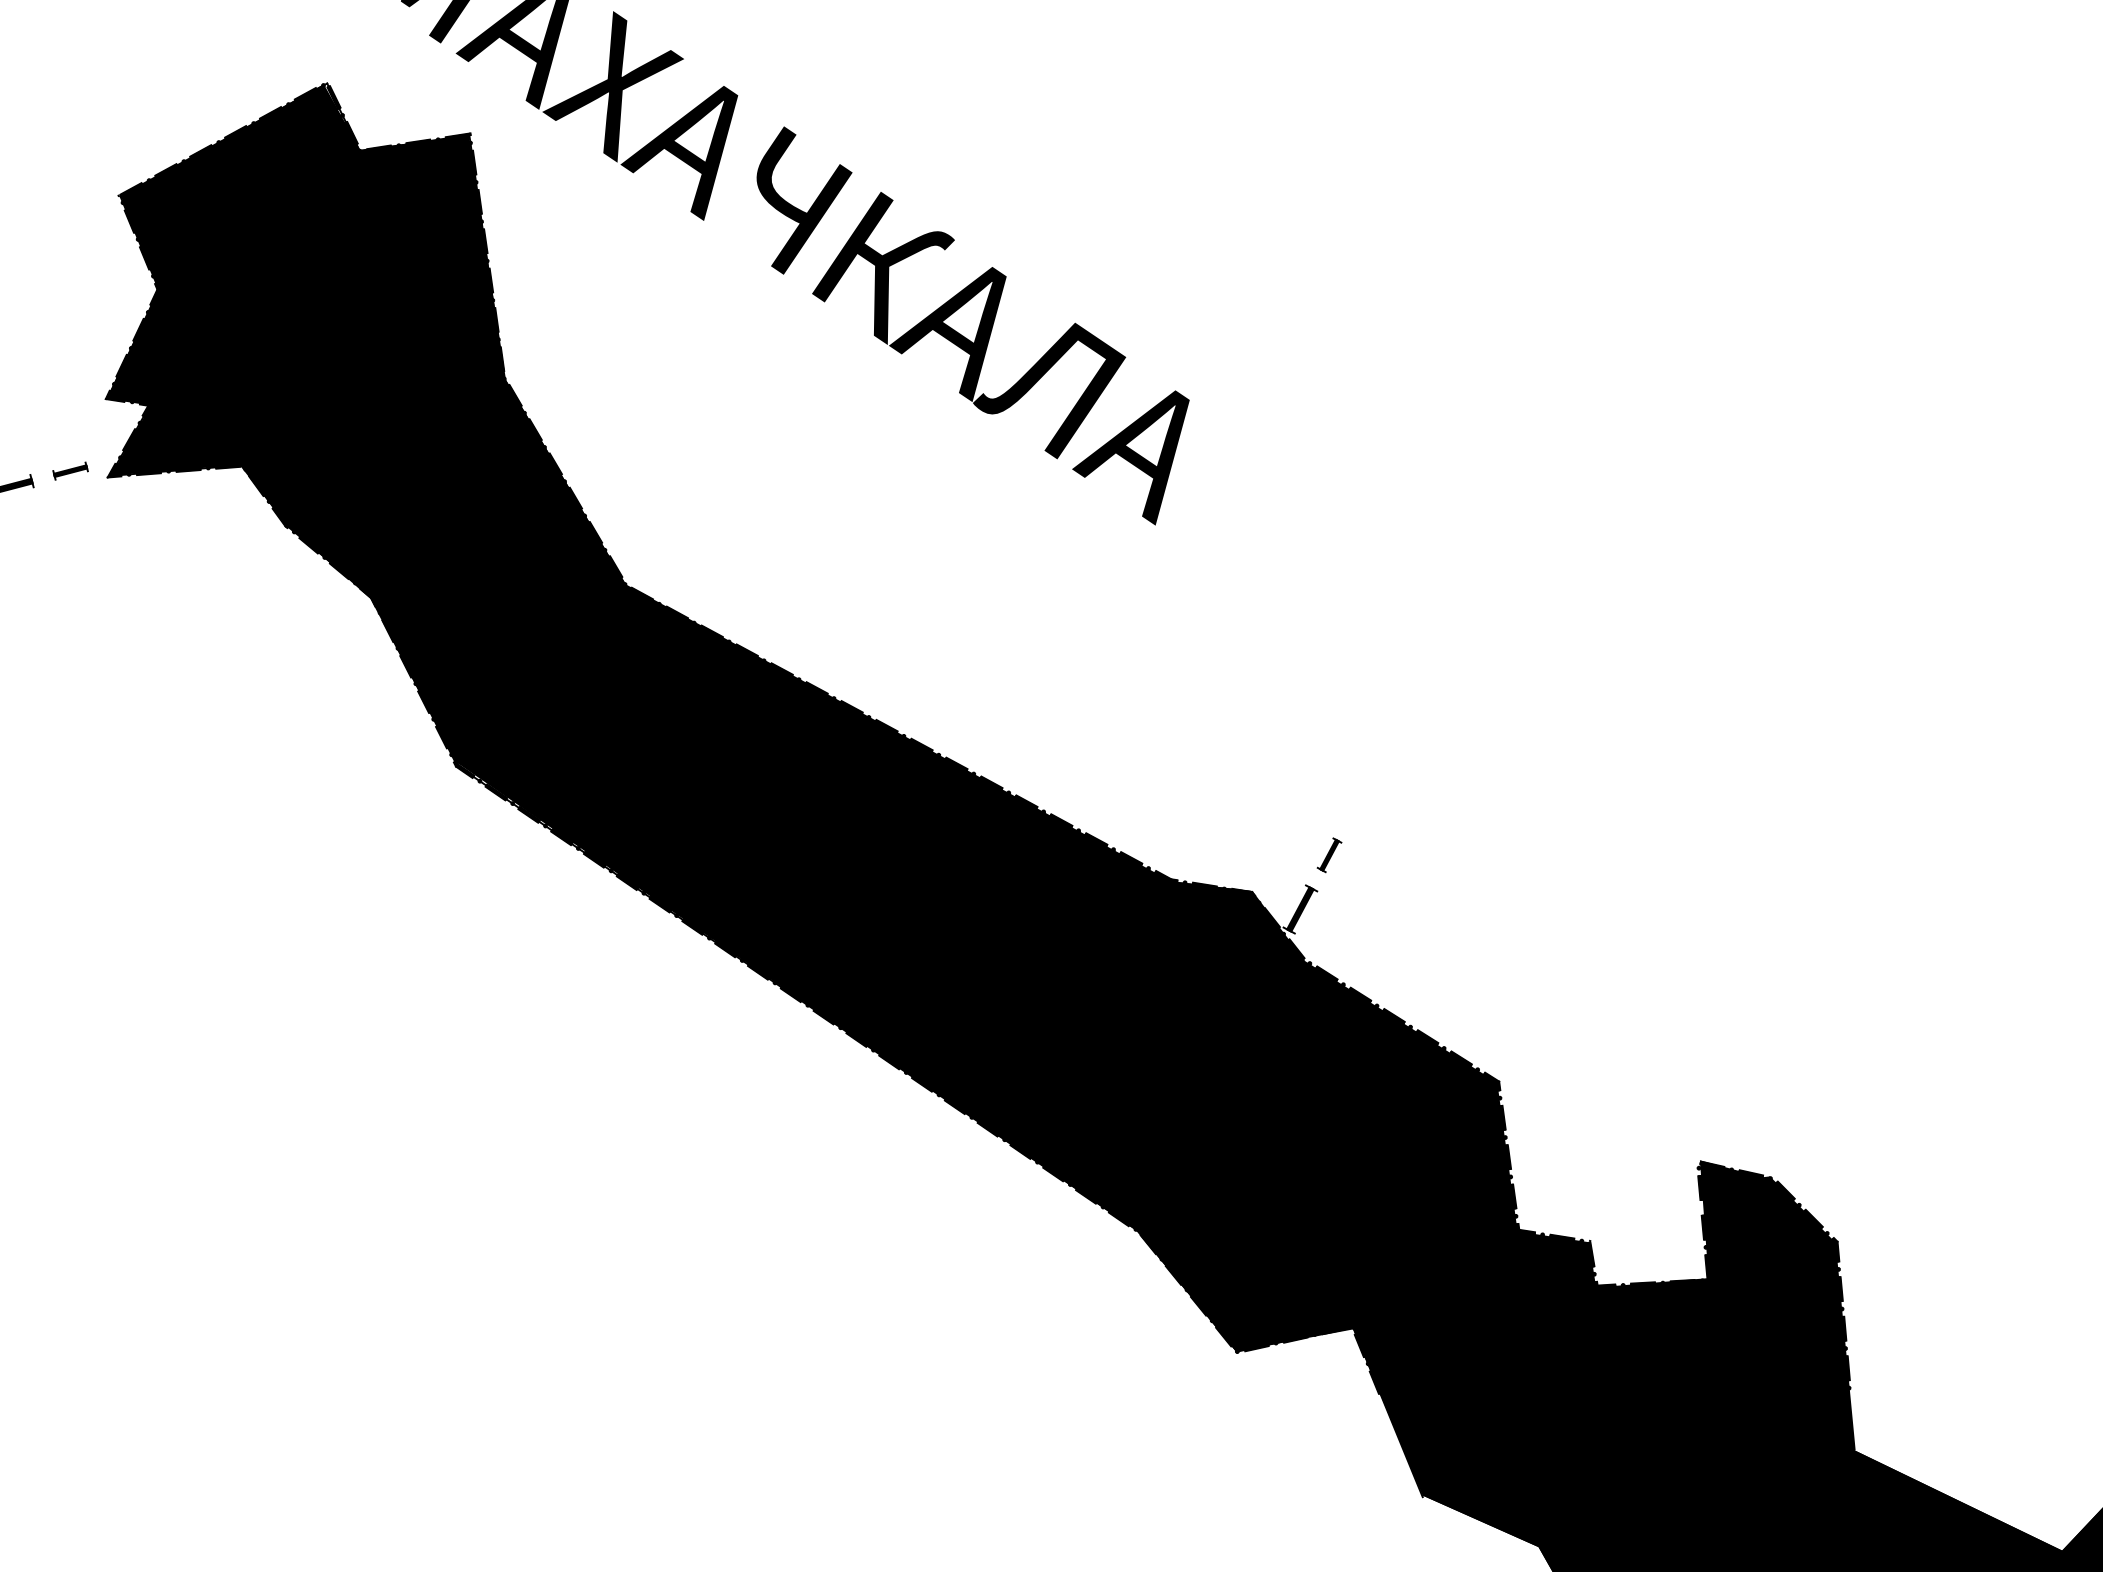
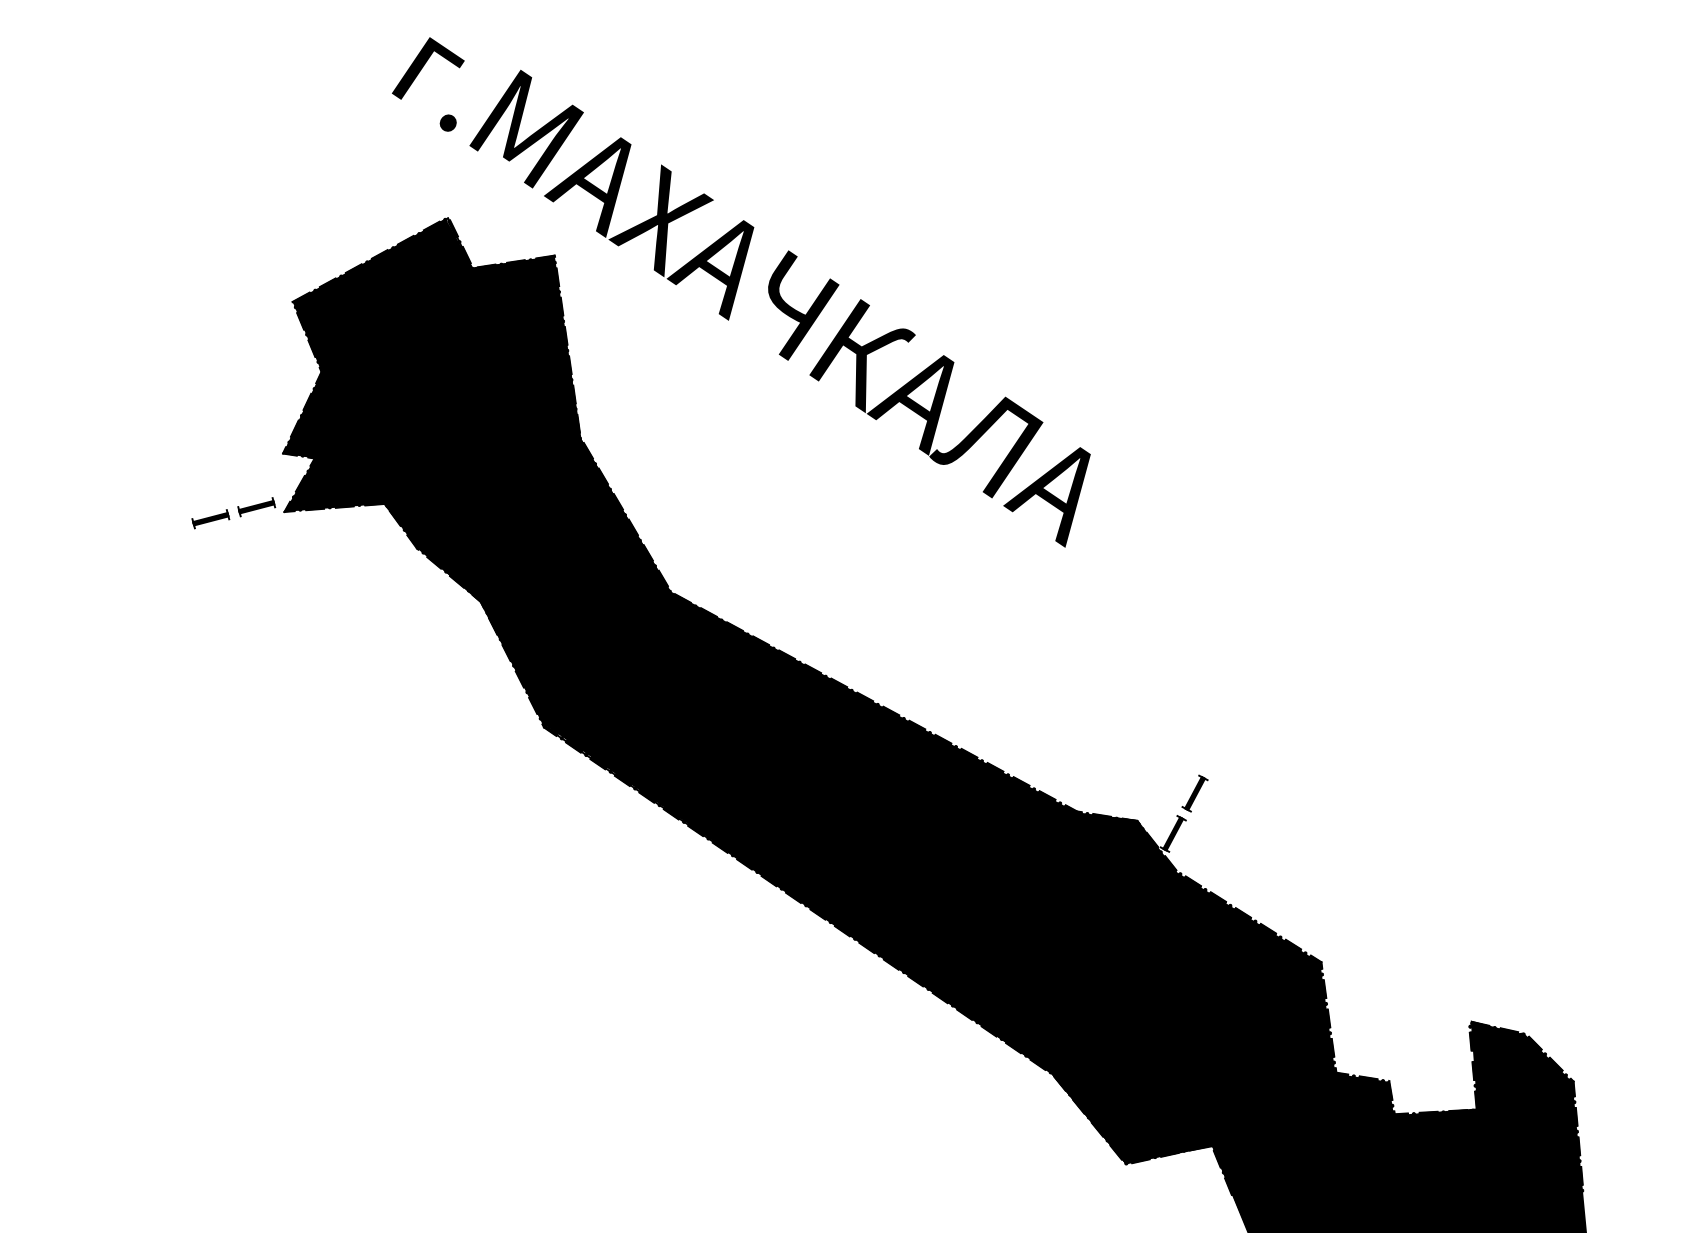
part: (70, 471) -> (256, 507), size x1.43
part: (1328, 855) -> (1194, 793), size x1.43

